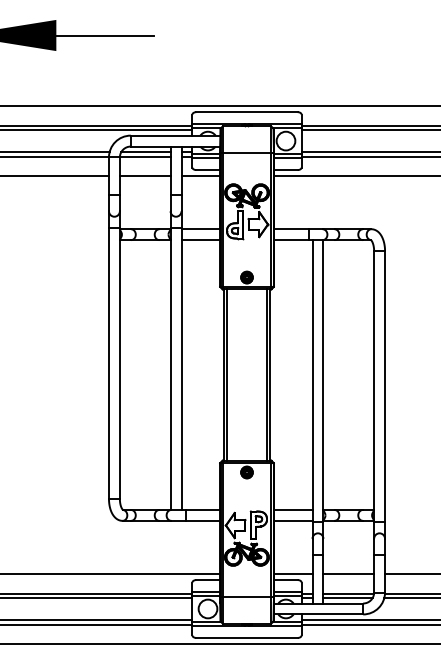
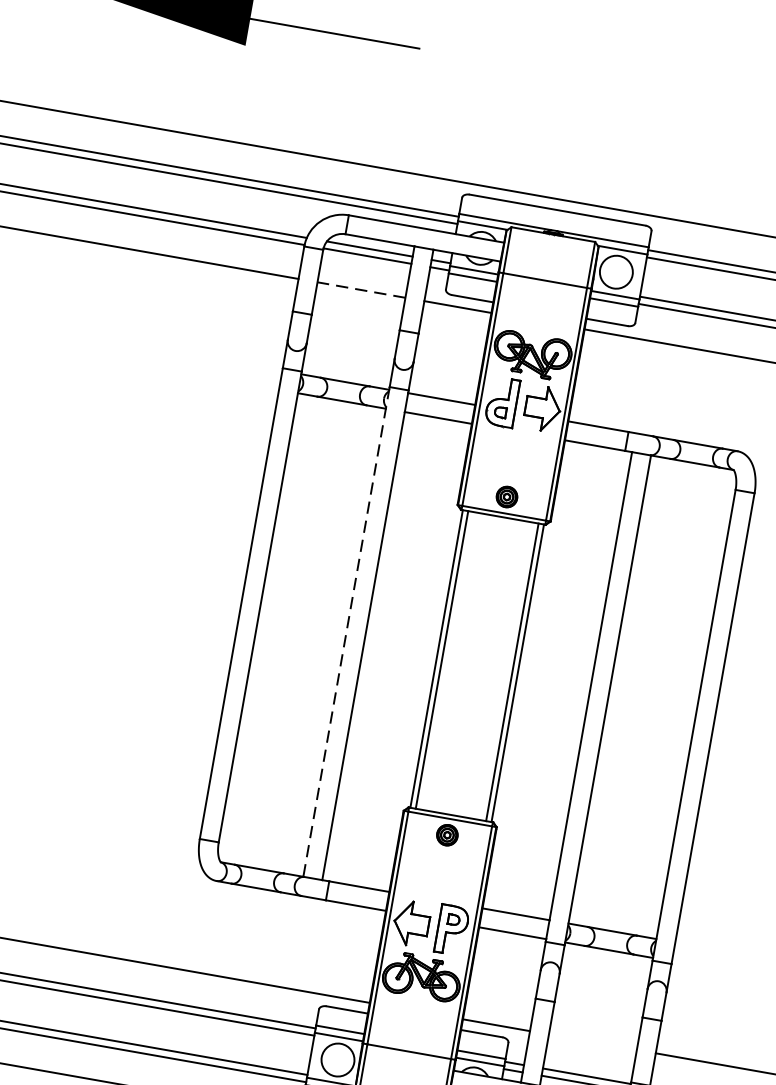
line: (144, 176) -> (360, 290), solid -> dashed
line: (170, 369) -> (346, 633), solid -> dashed
line: (348, 573) -> (592, 1041), removed

